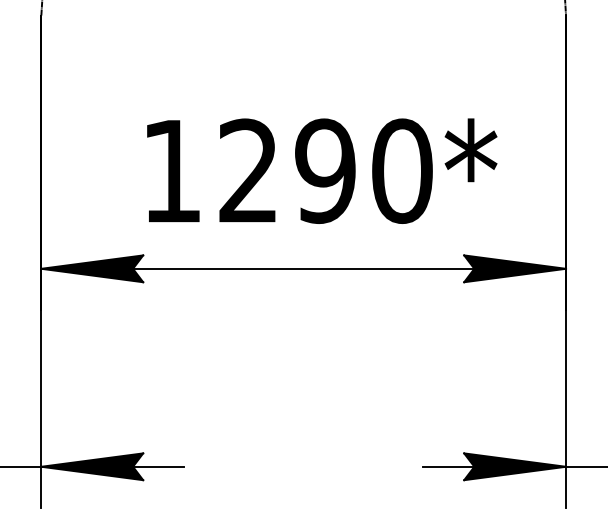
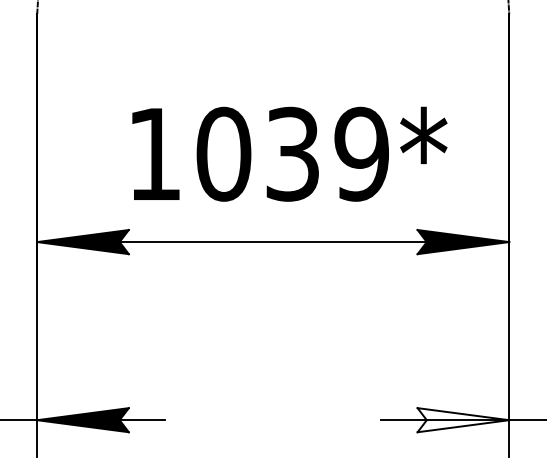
text: (325, 170) -> (292, 153), 1290* -> 1039*
fill: (515, 466) -> (463, 419), removed

